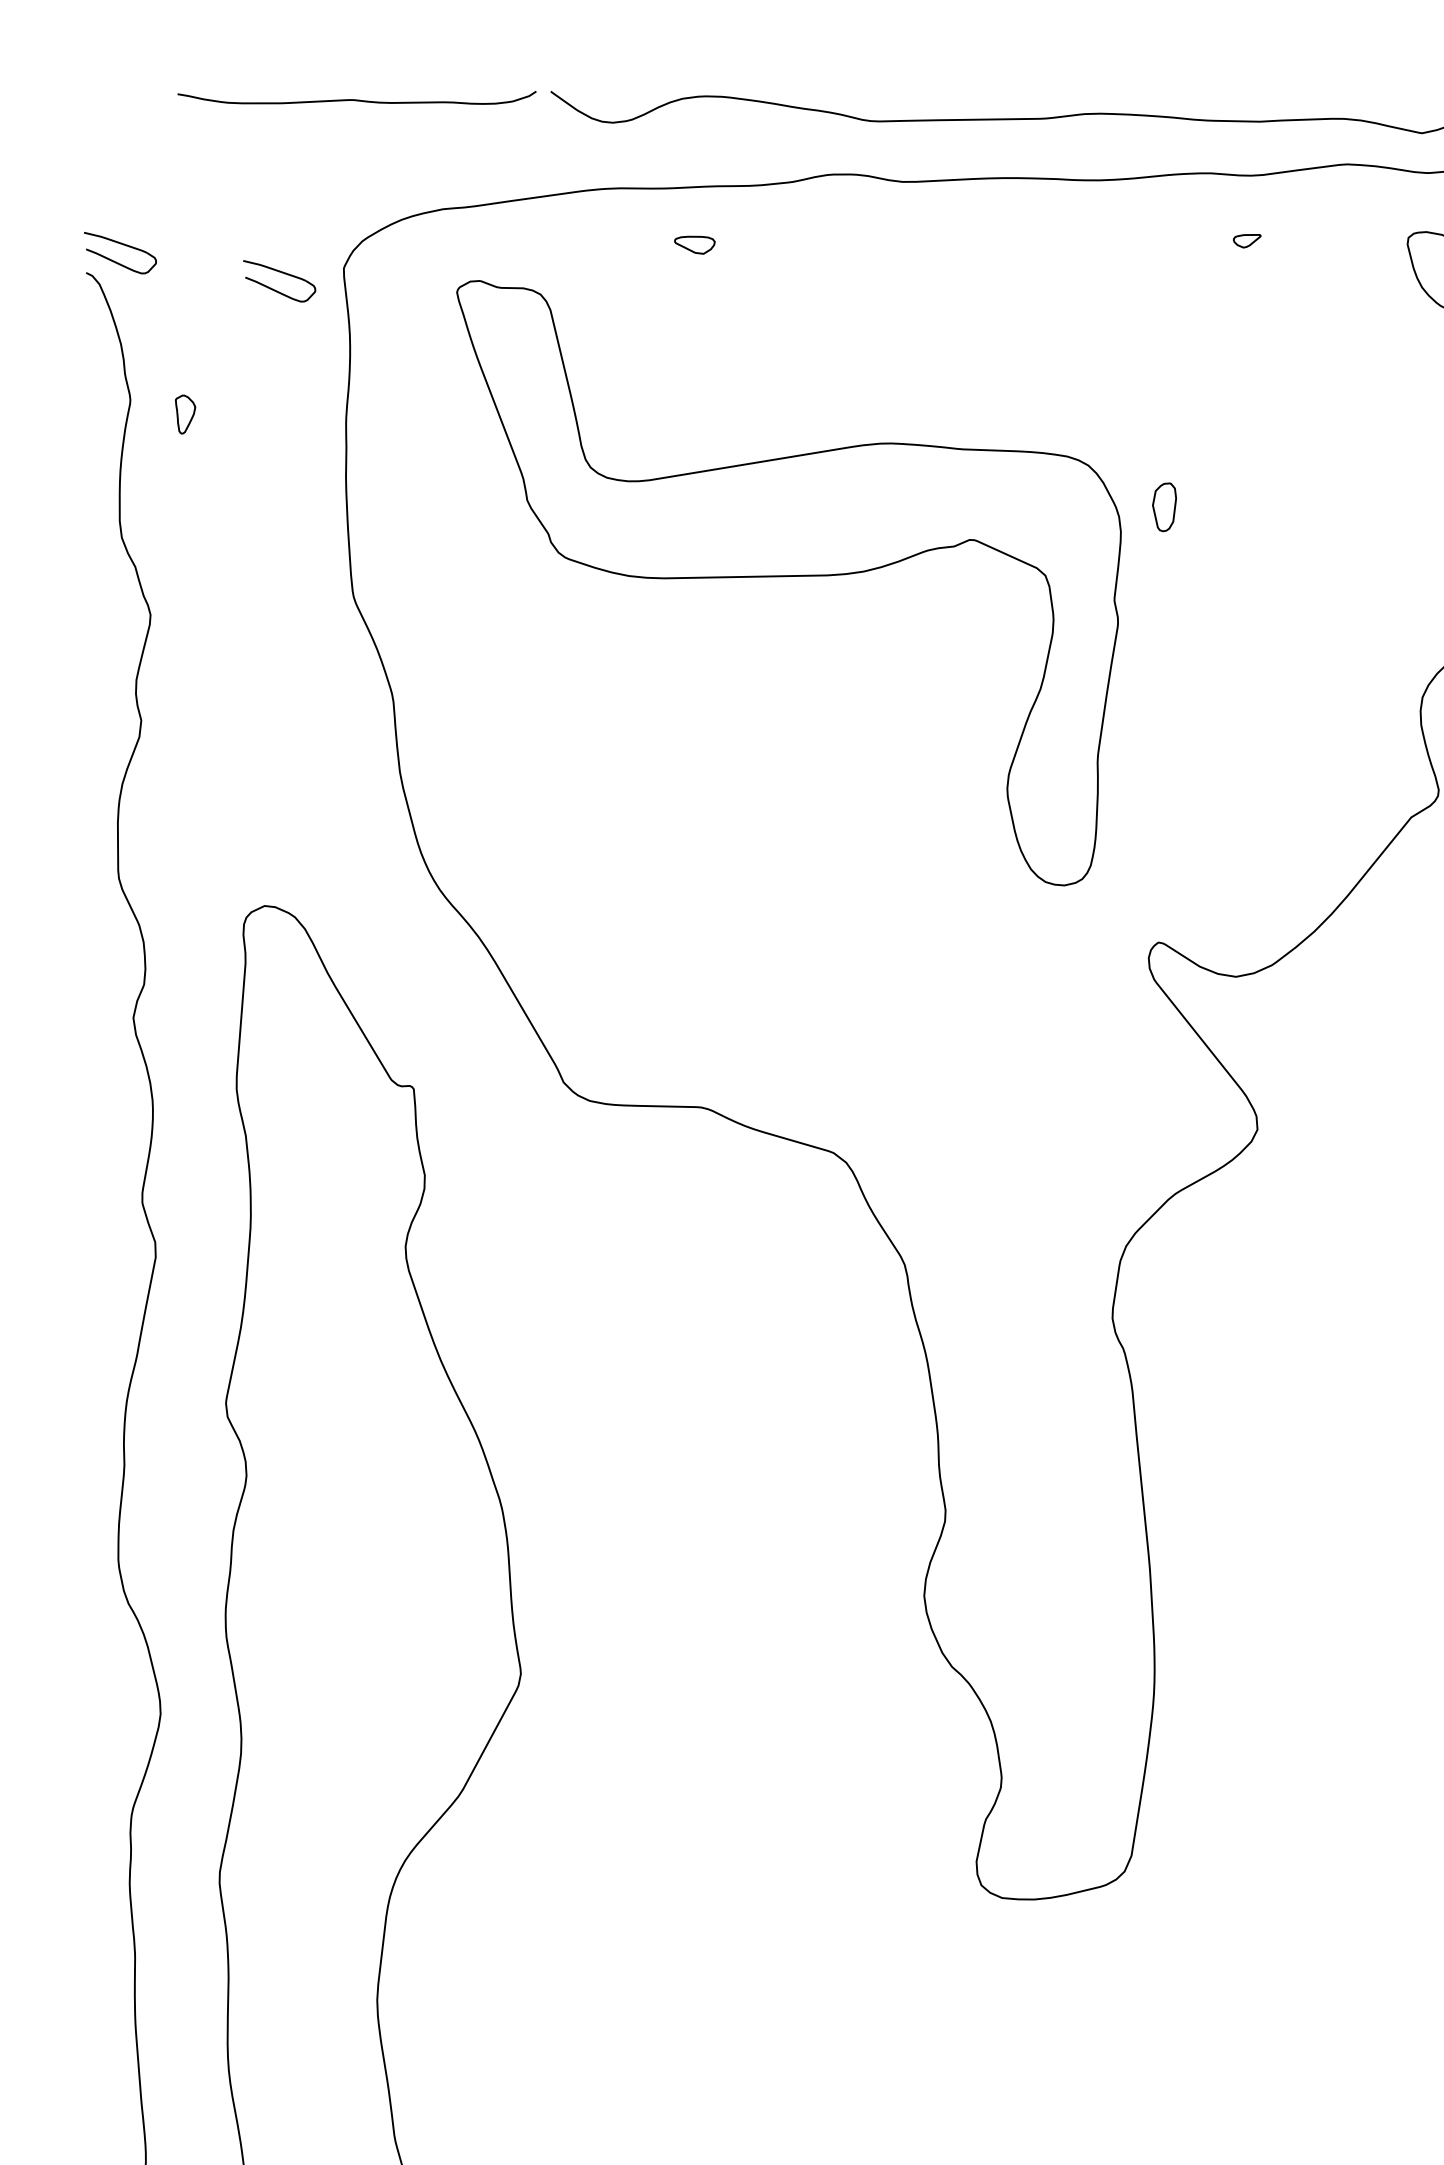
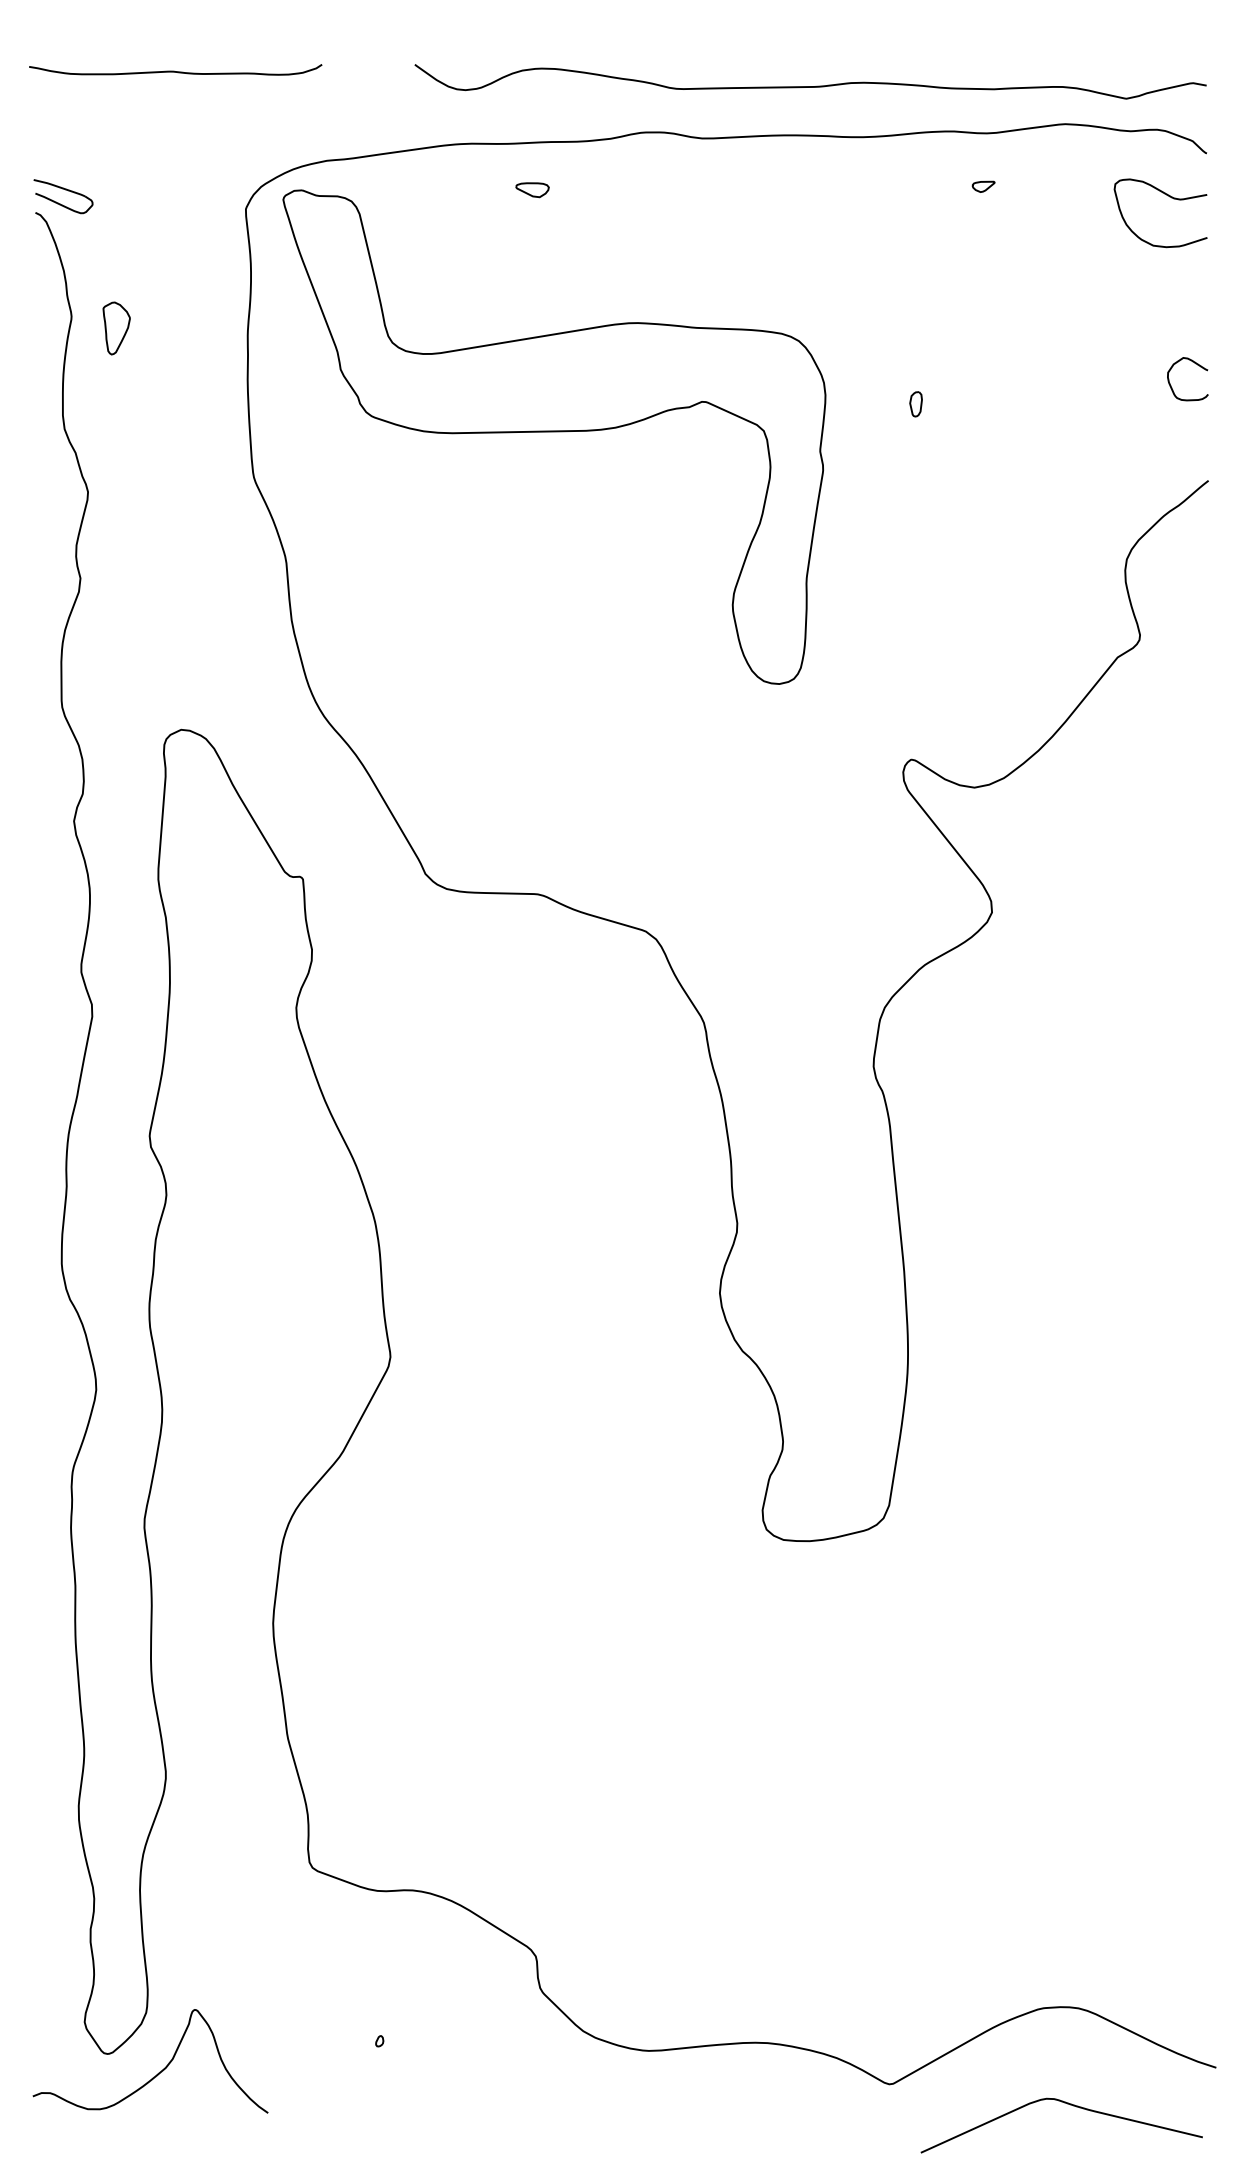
curve: (355, 98) -> (174, 70), moved
part: (282, 273) -> (195, 213), removed
part: (185, 414) -> (116, 328), size x1.67
part: (1163, 507) -> (915, 404), size x0.62
part: (789, 582) -> (554, 436), moved

